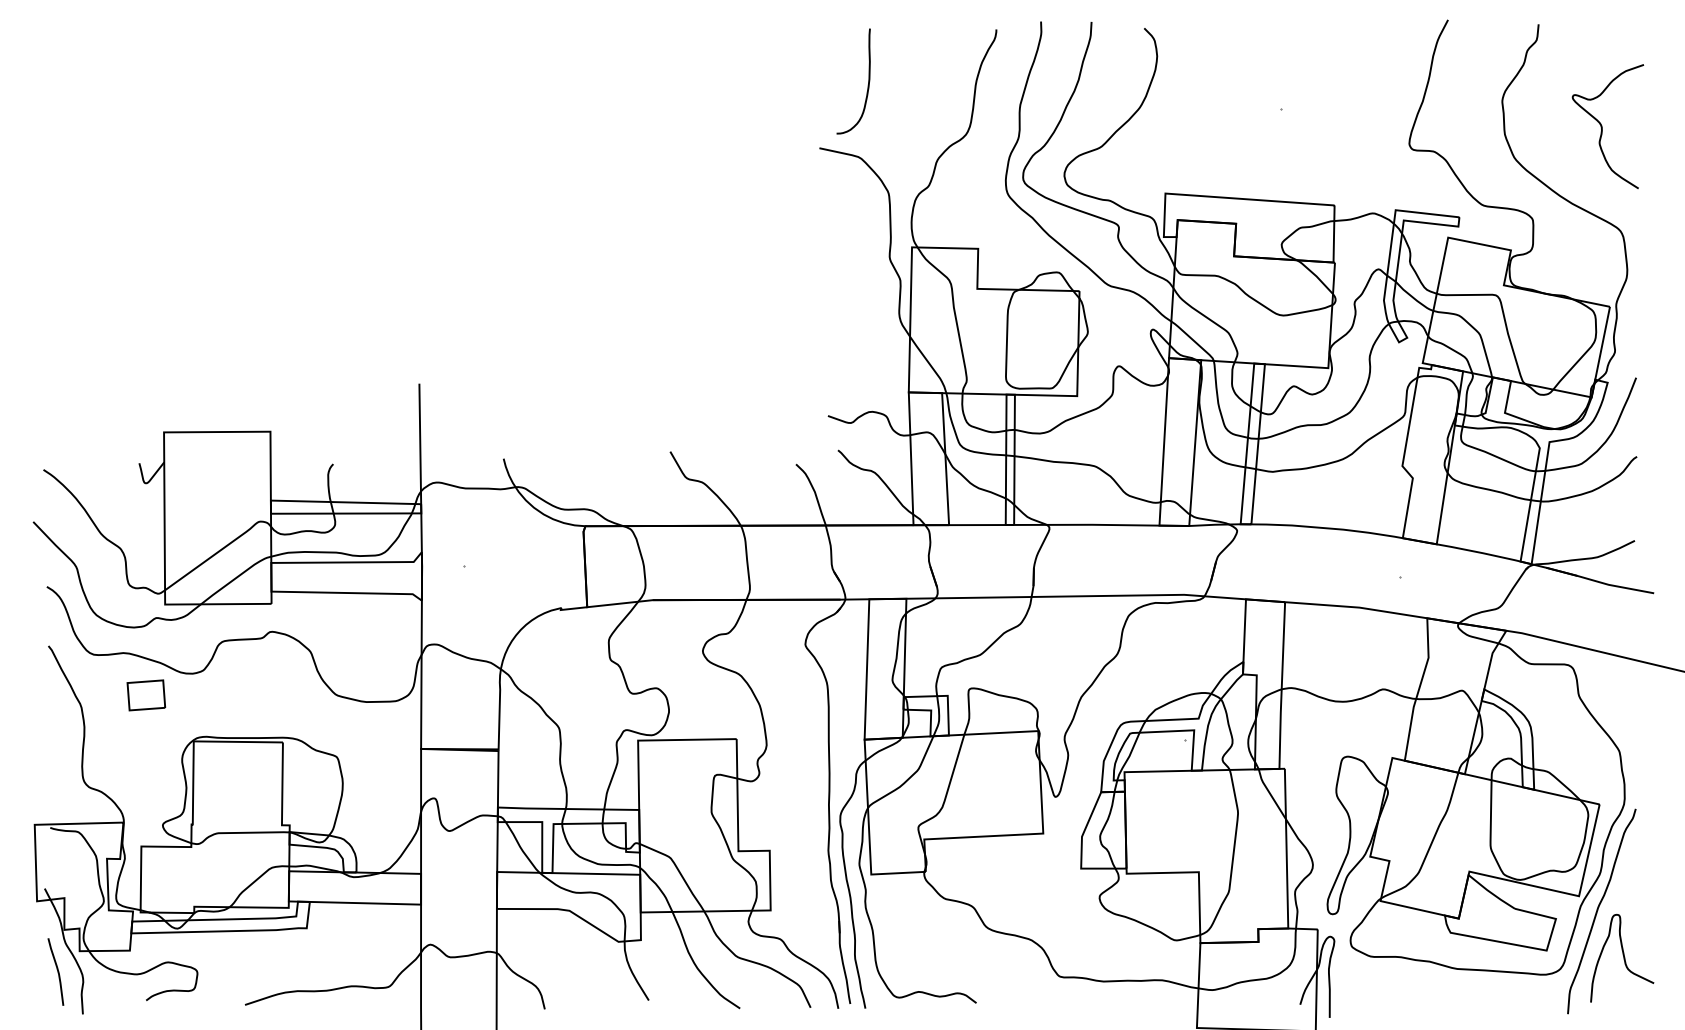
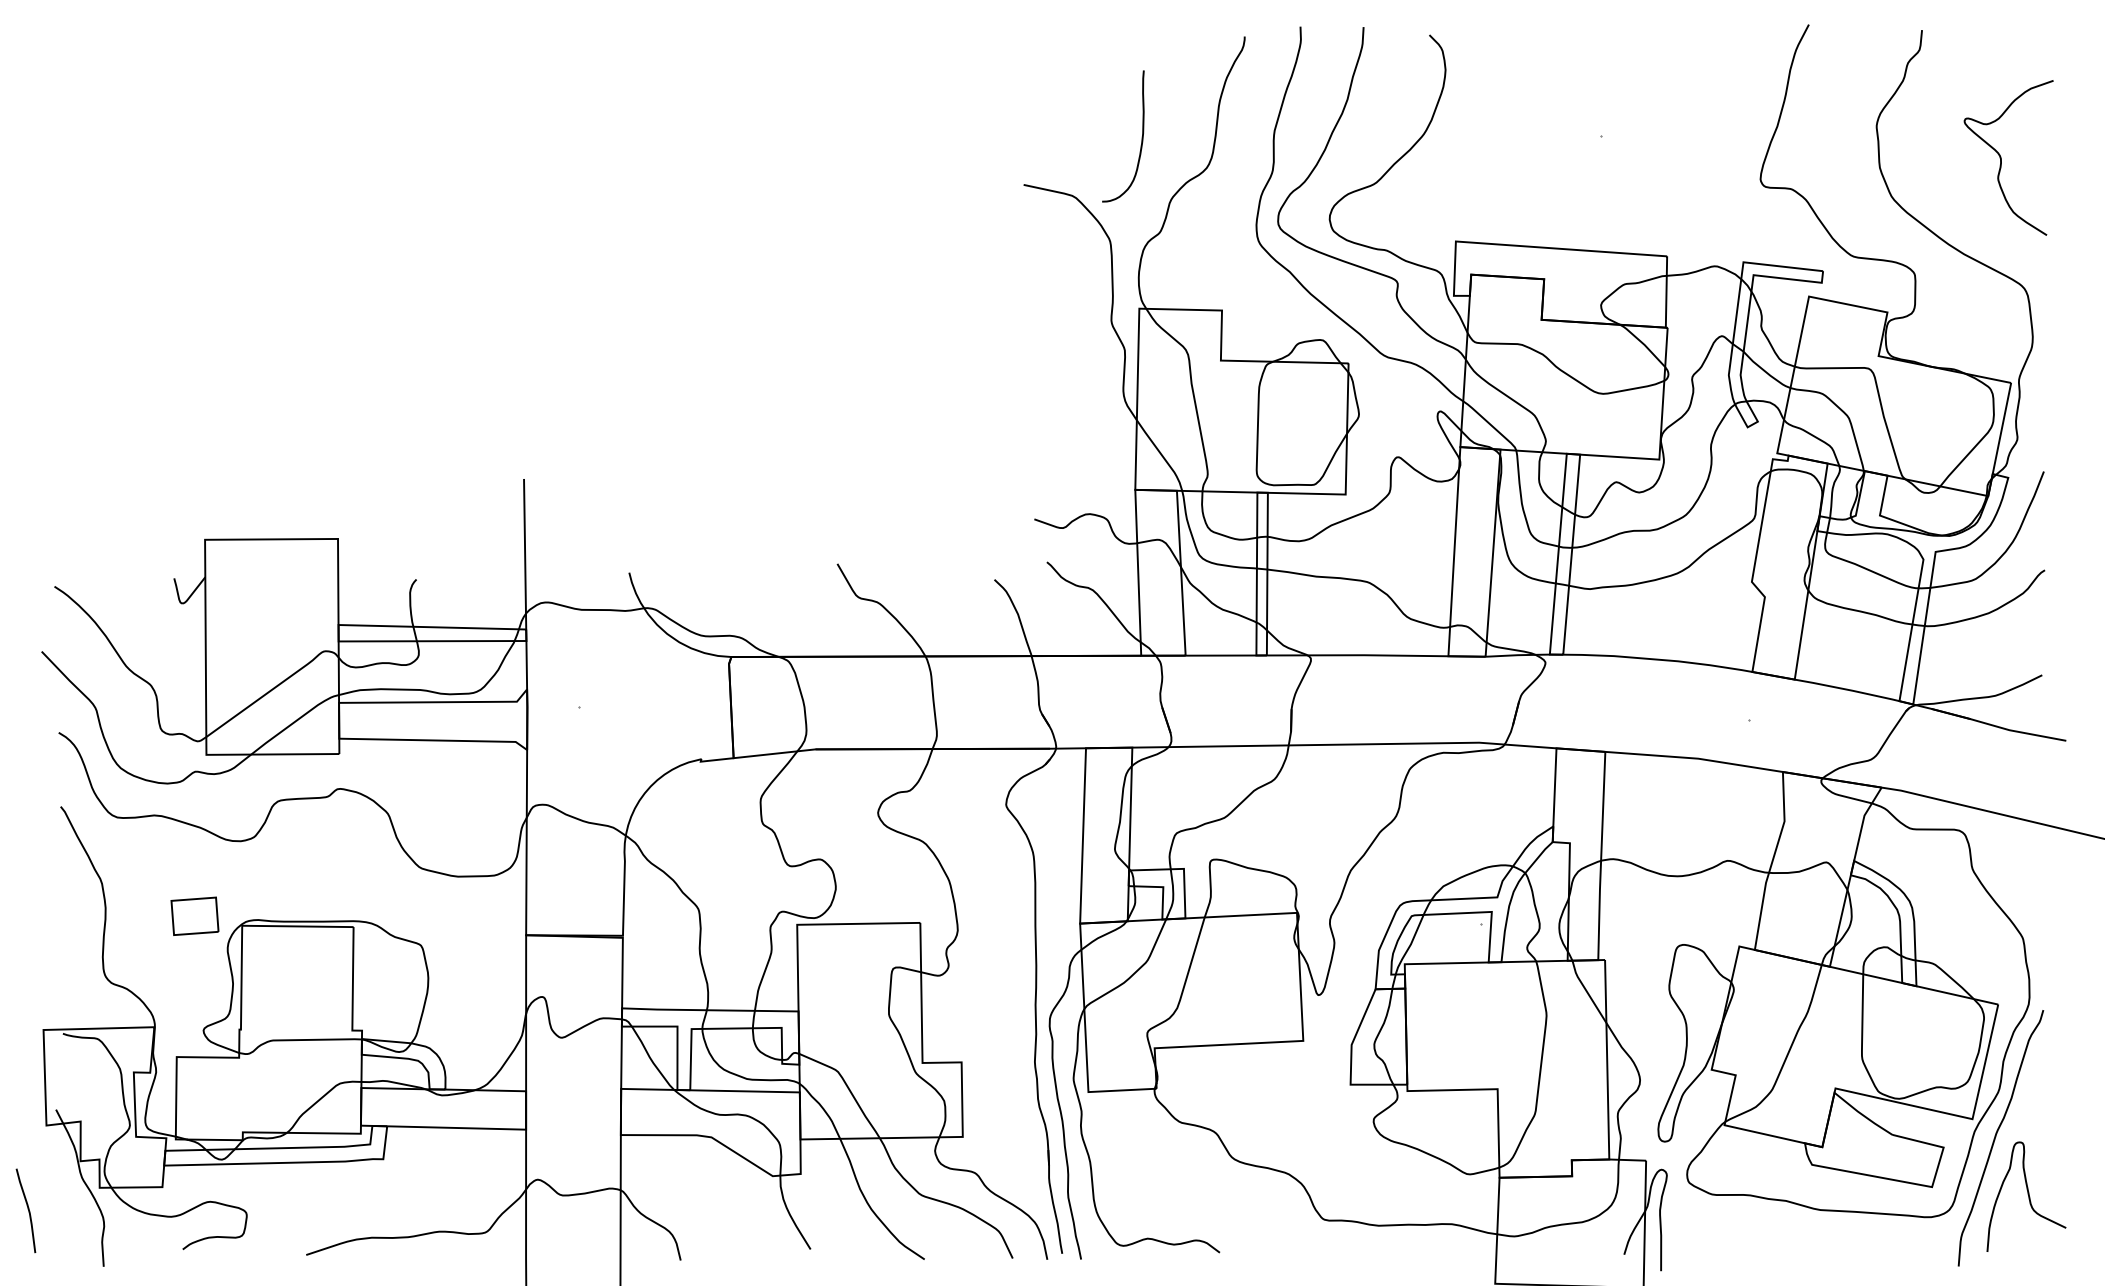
curve: (868, 82) -> (1141, 137), moved
part: (145, 694) -> (194, 915), moved
curve: (57, 970) -> (27, 1209), moved

